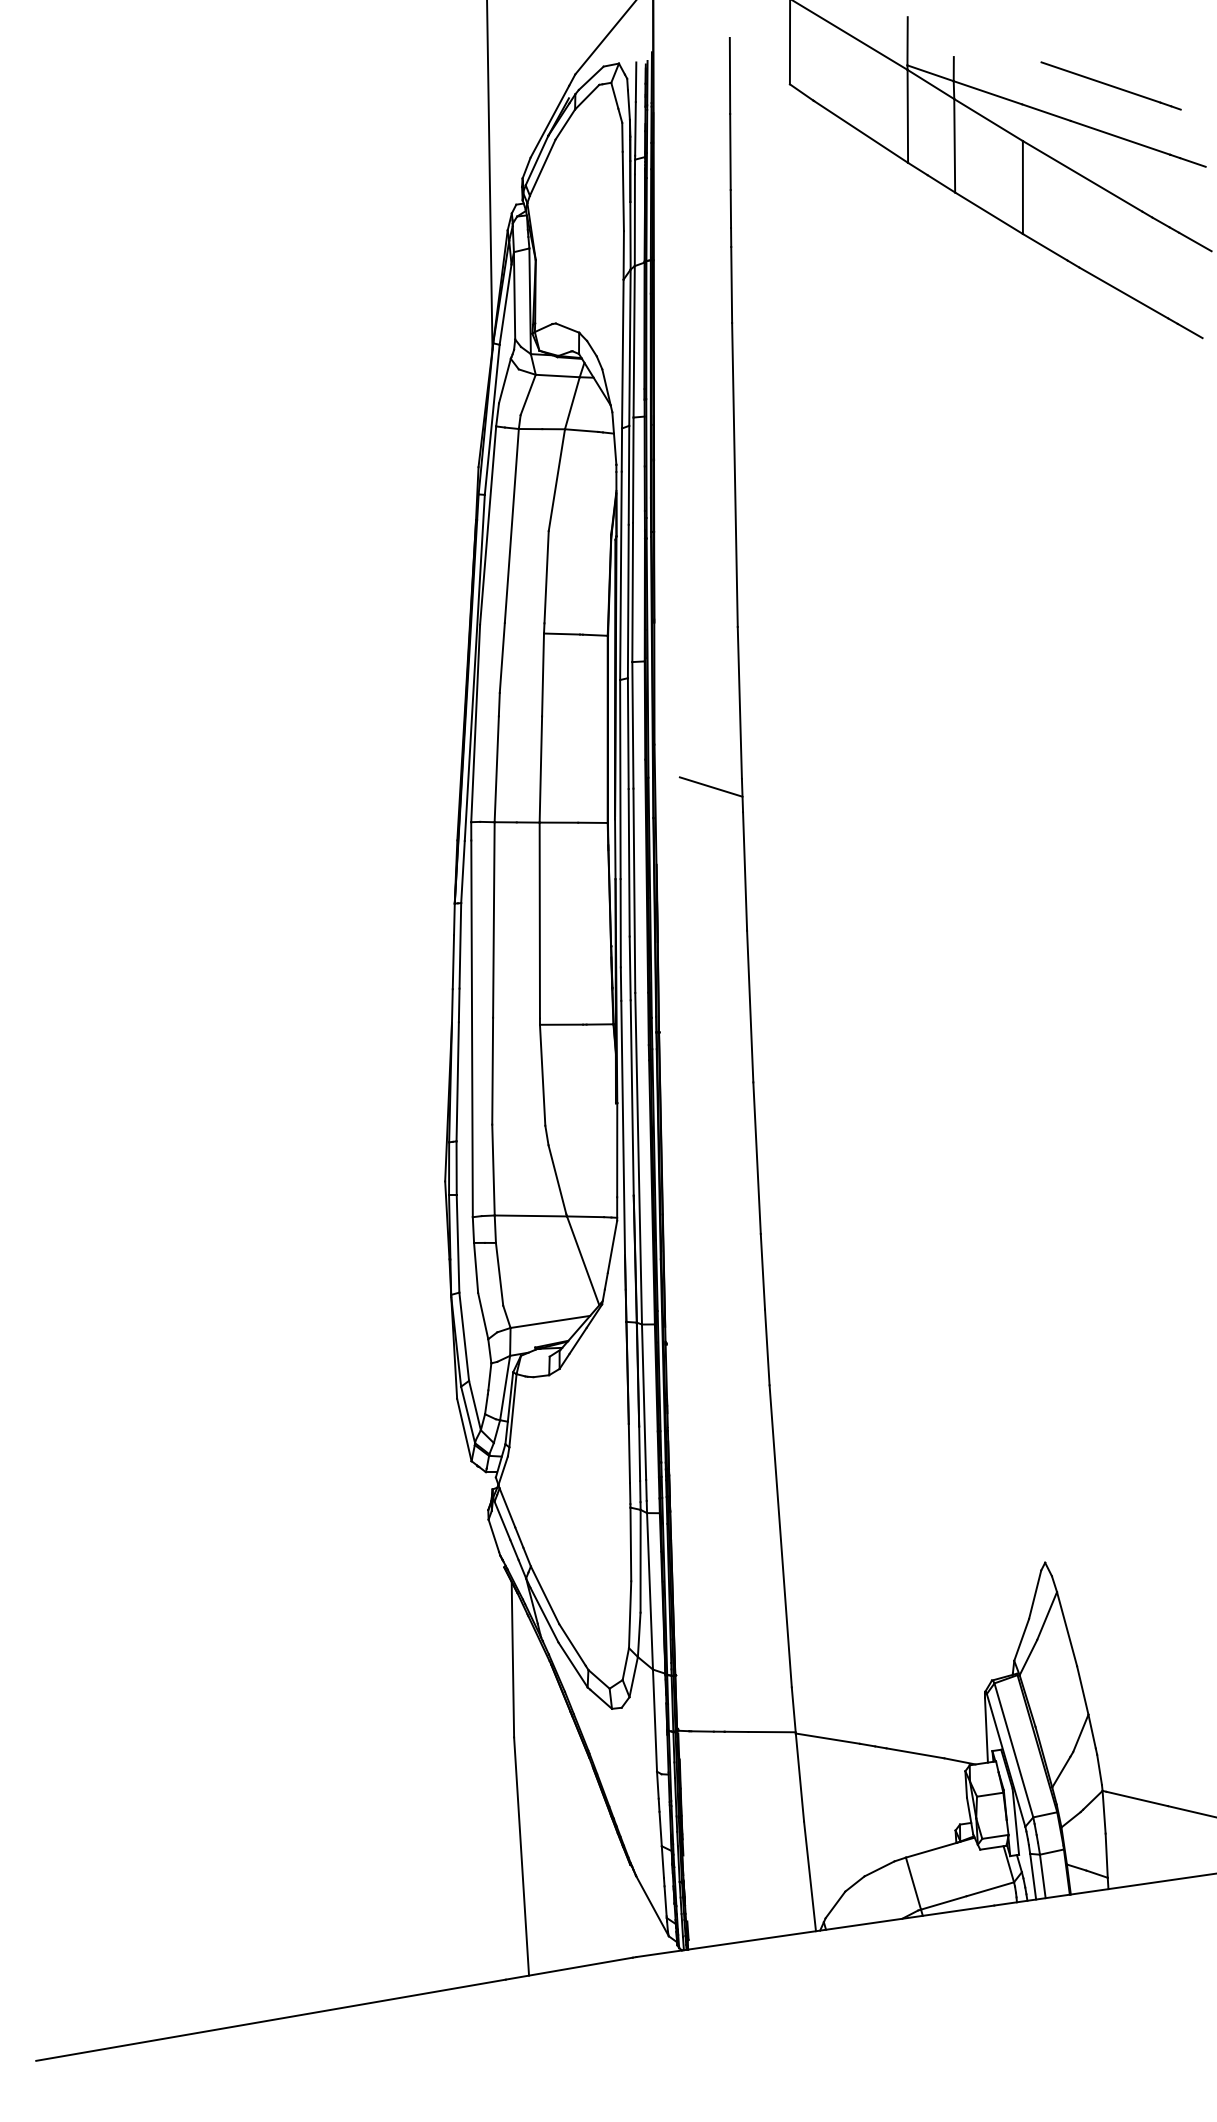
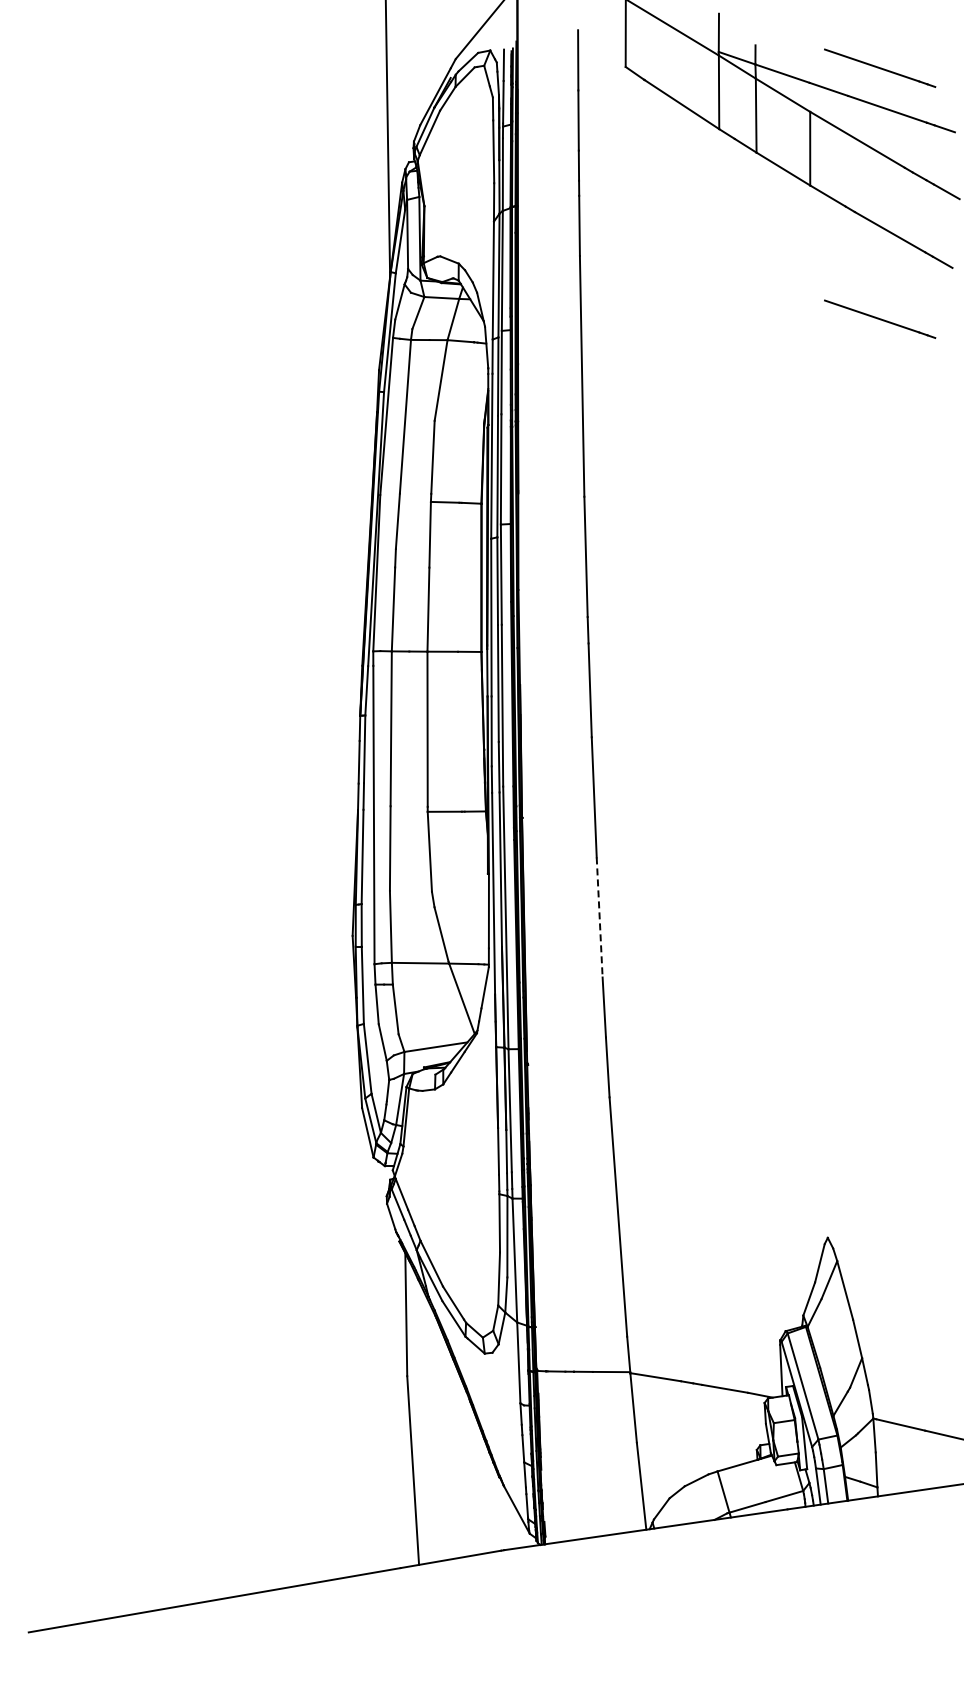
line: (1111, 401) -> (880, 318), added
line: (711, 787) -> (563, 623), removed
line: (756, 1158) -> (599, 917), solid -> dashed

